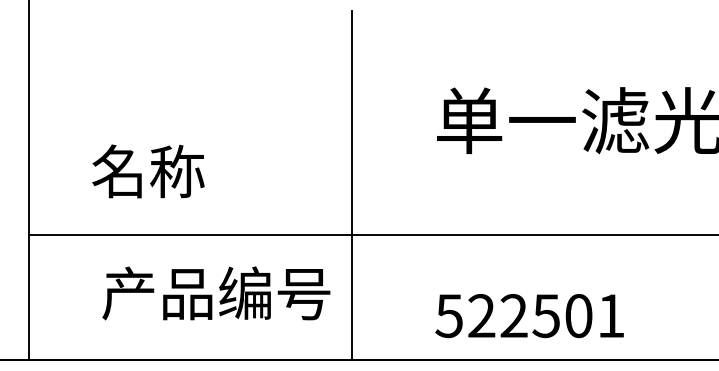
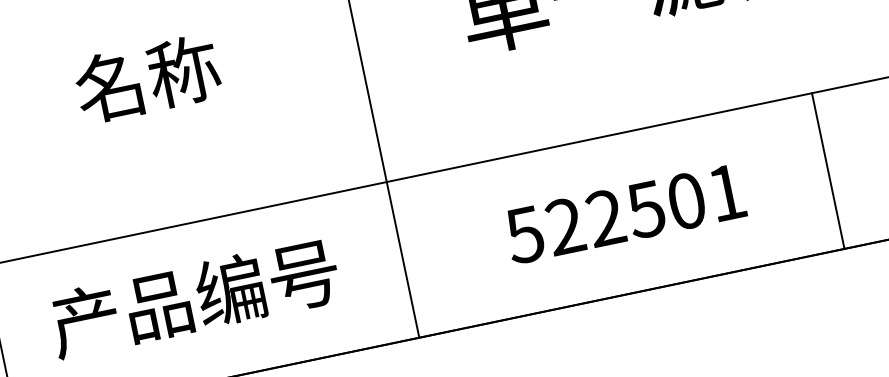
text: (148, 171) -> (147, 78), moved
text: (216, 293) -> (194, 298), moved
line: (692, 297) -> (828, 170), added
text: (529, 316) -> (625, 214), moved

